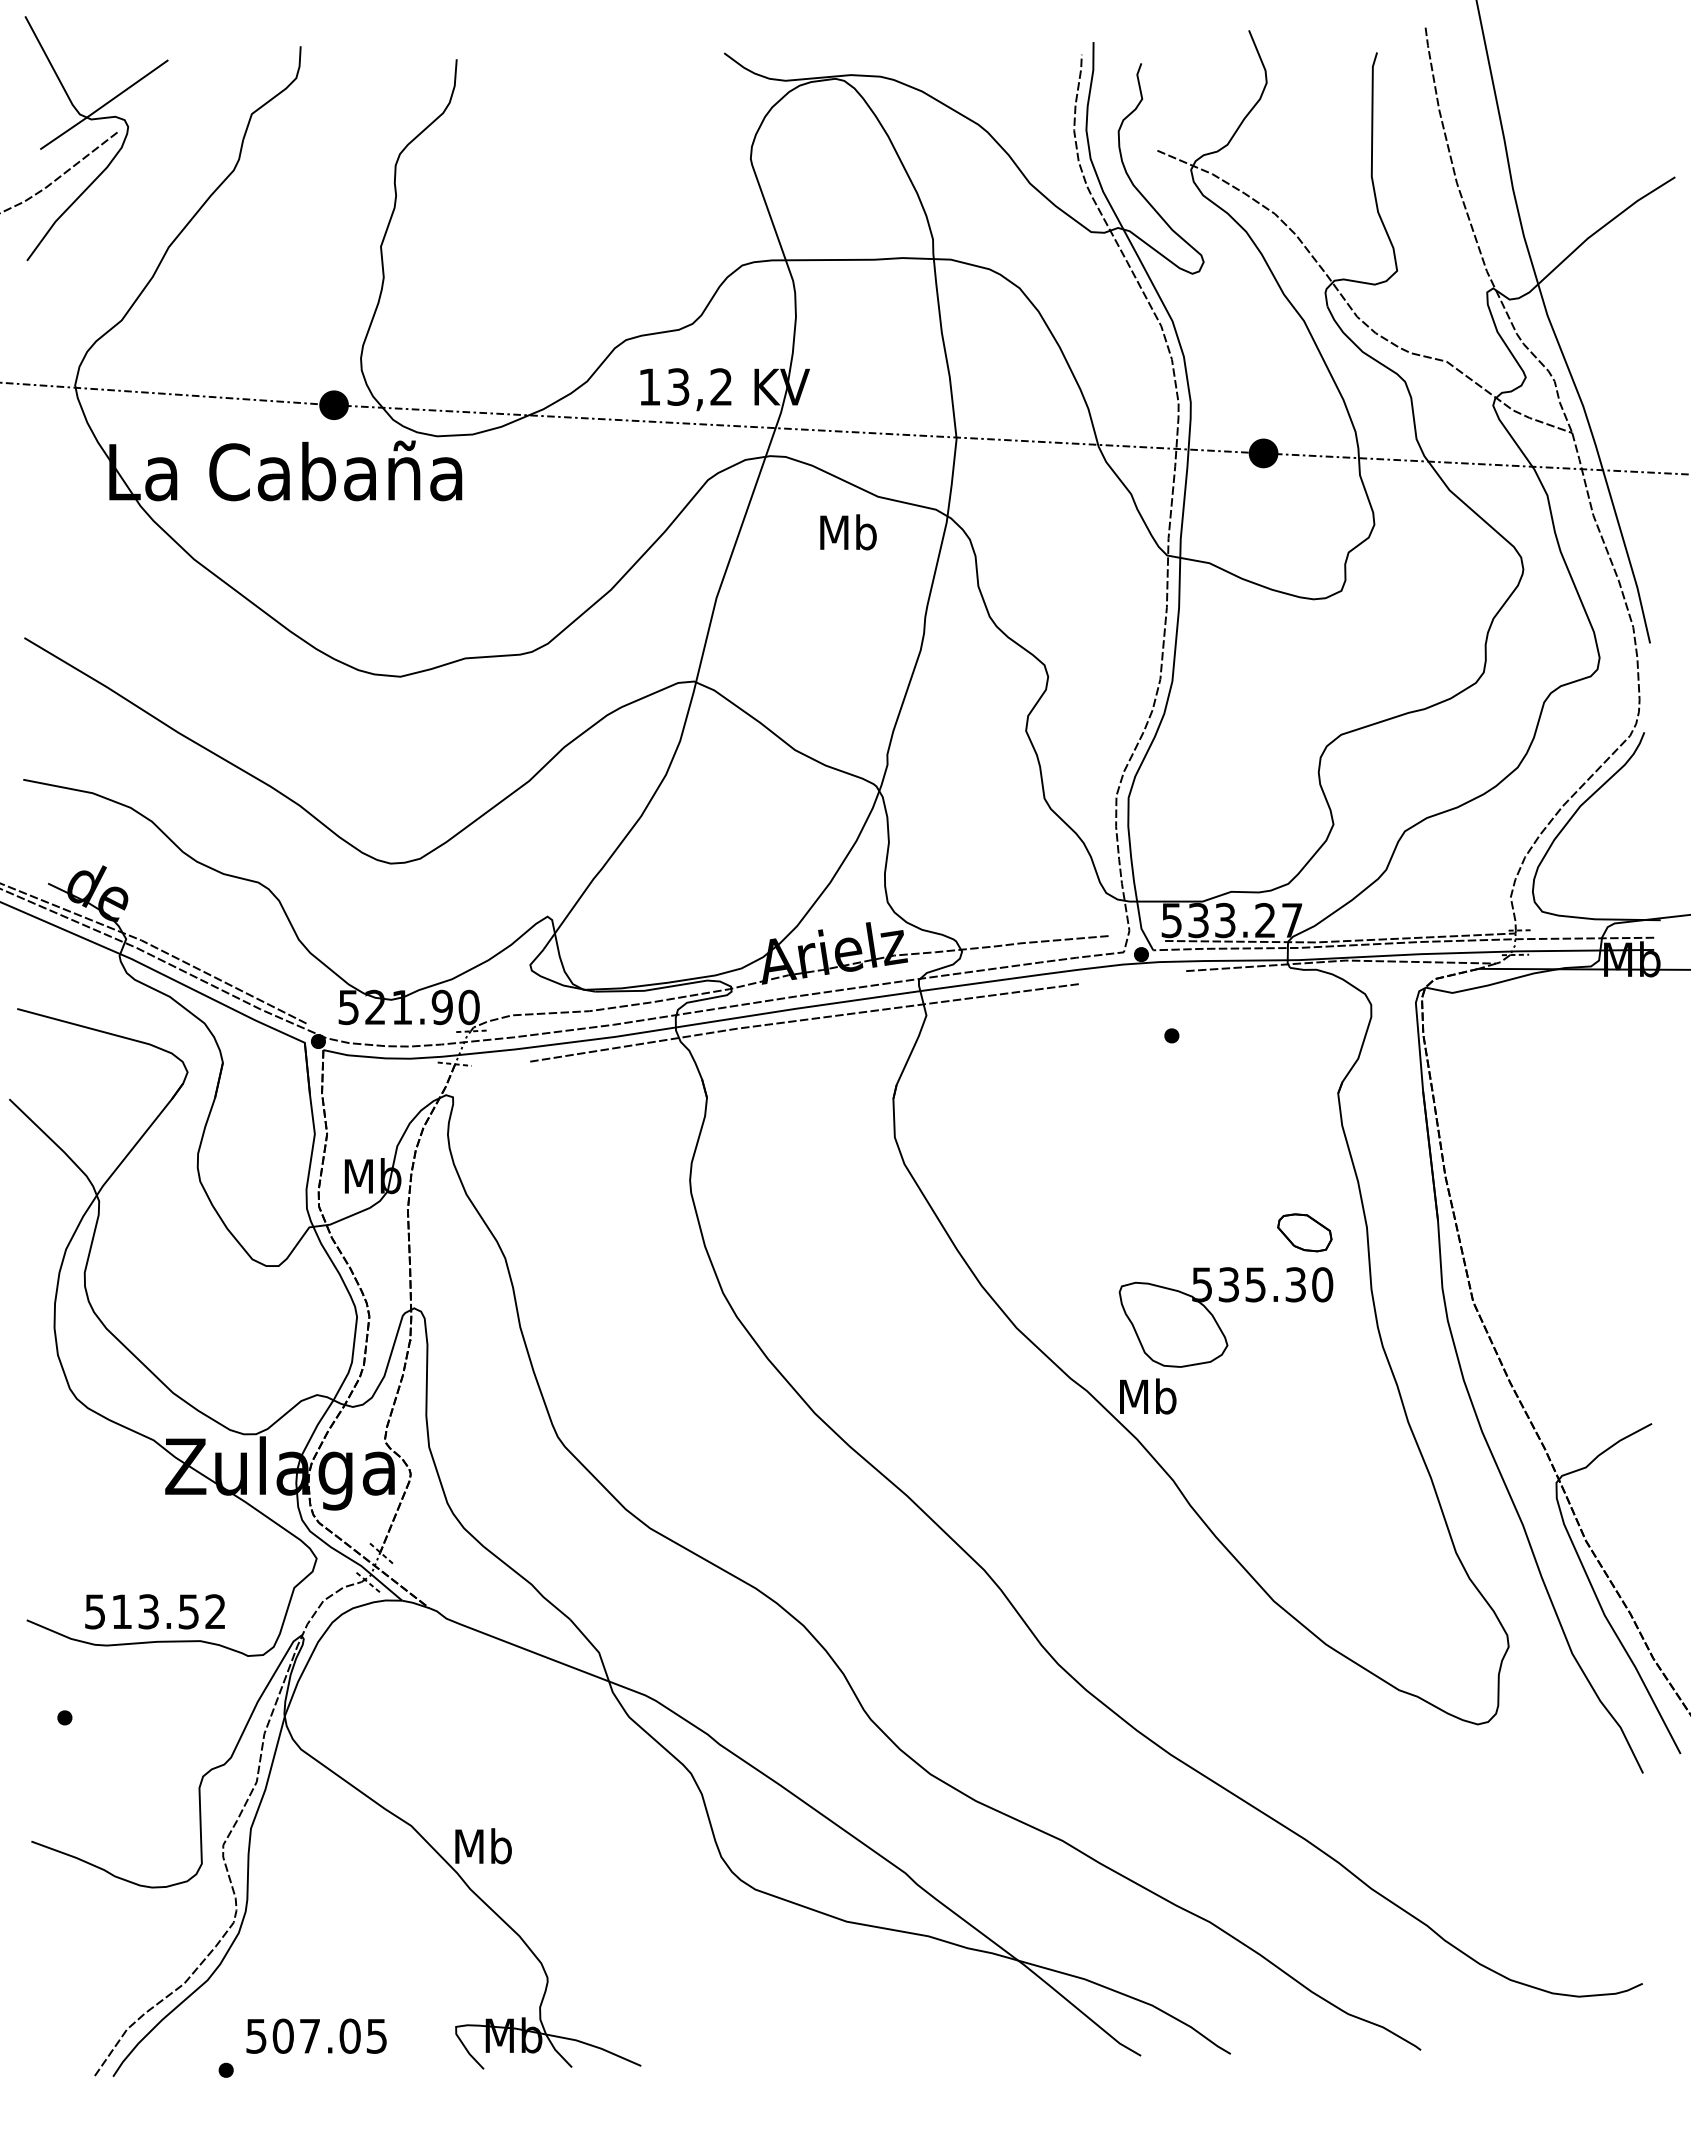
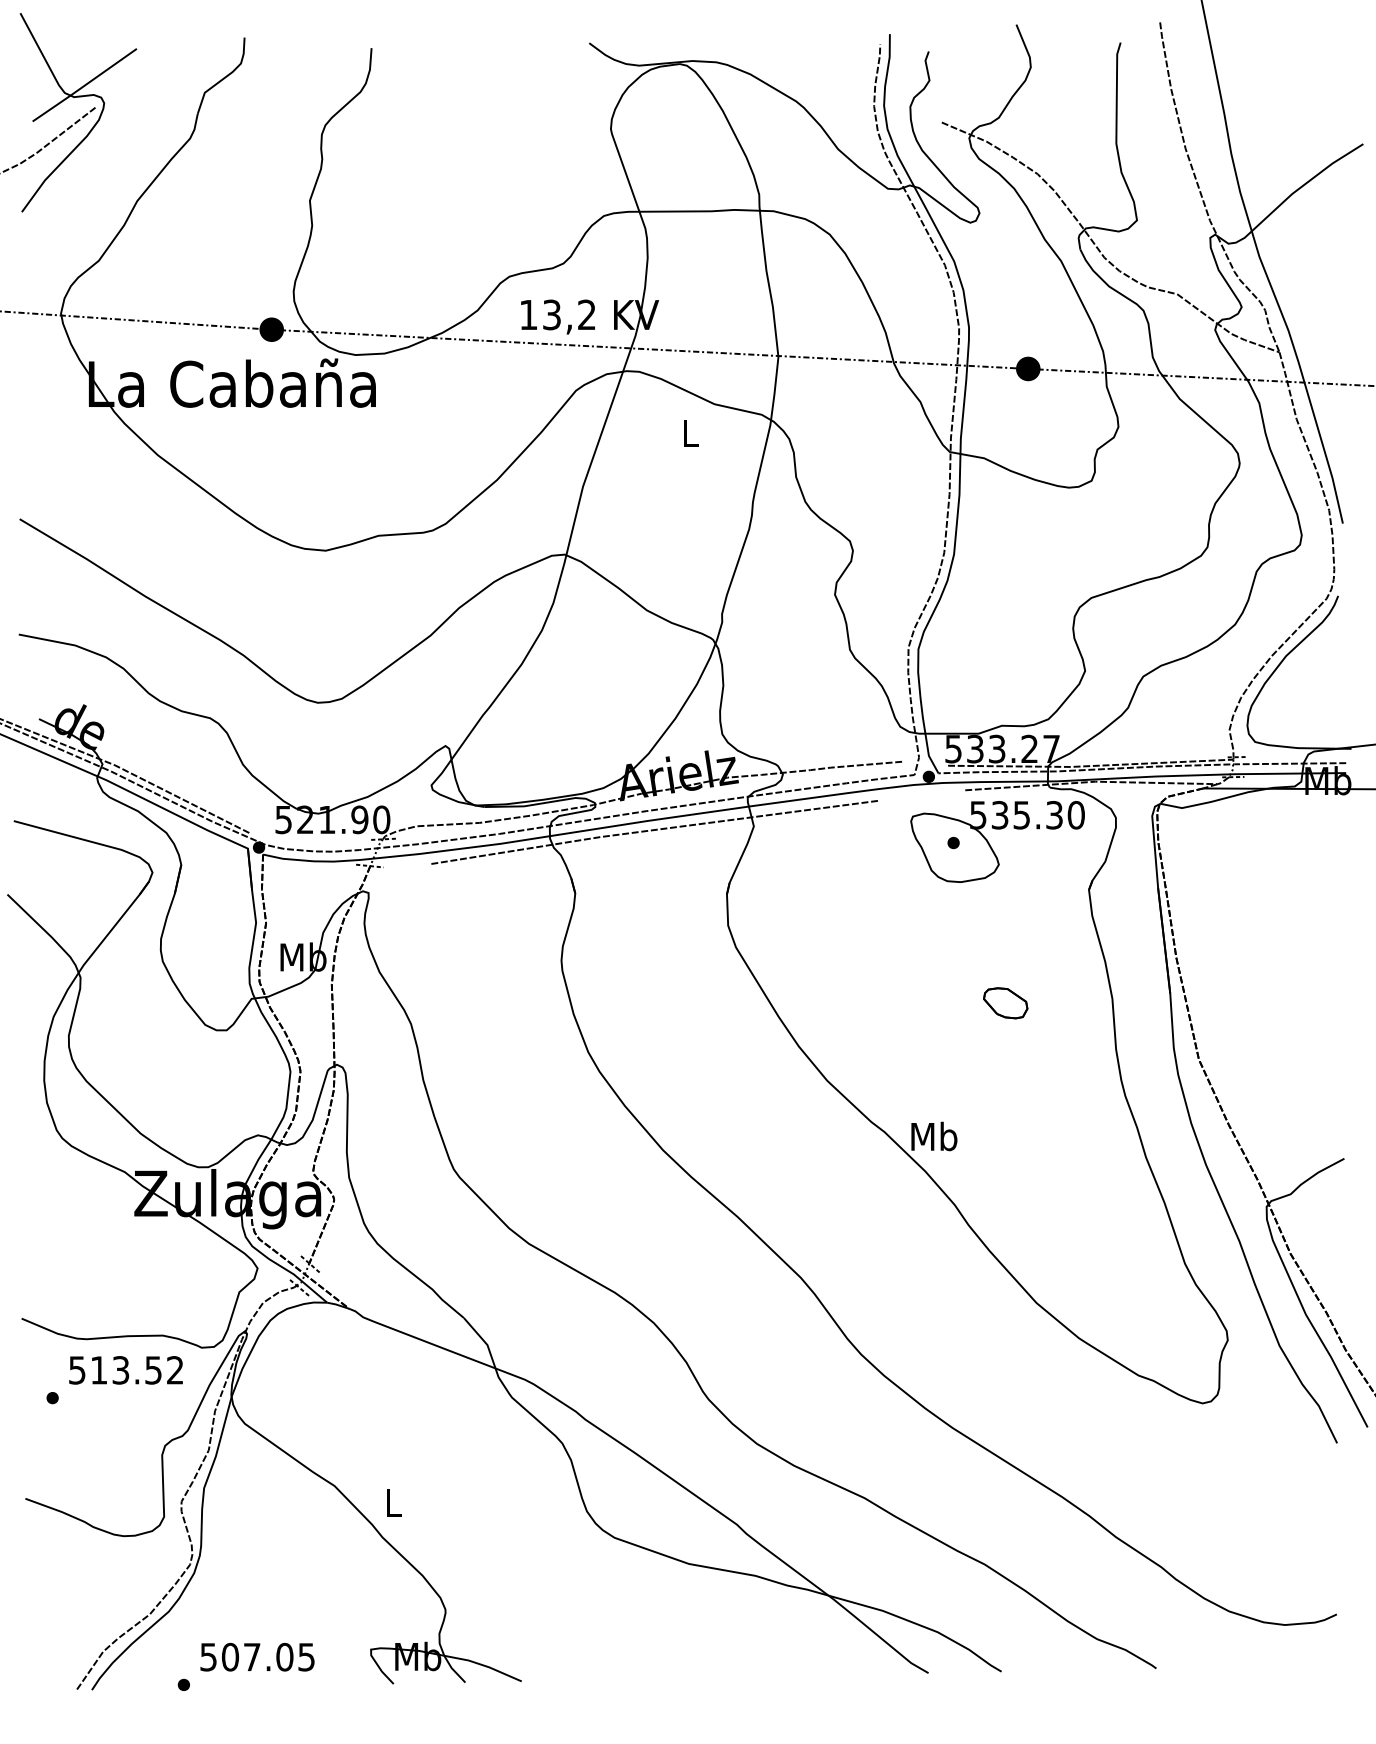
text: (848, 532) -> (690, 433), Mb -> L
part: (1304, 1232) -> (1005, 1003), moved
part: (1218, 1323) -> (991, 846), moved
text: (154, 1611) -> (125, 1370), moved
text: (483, 1846) -> (393, 1502), Mb -> L

